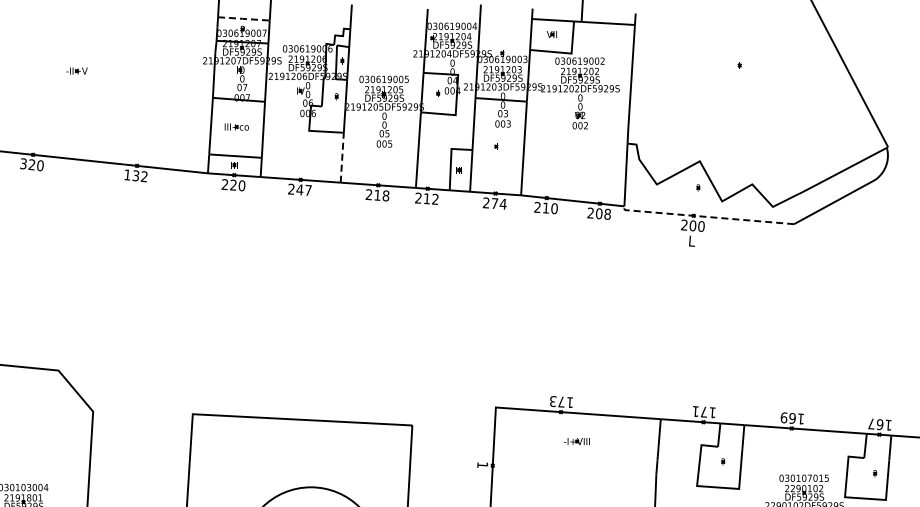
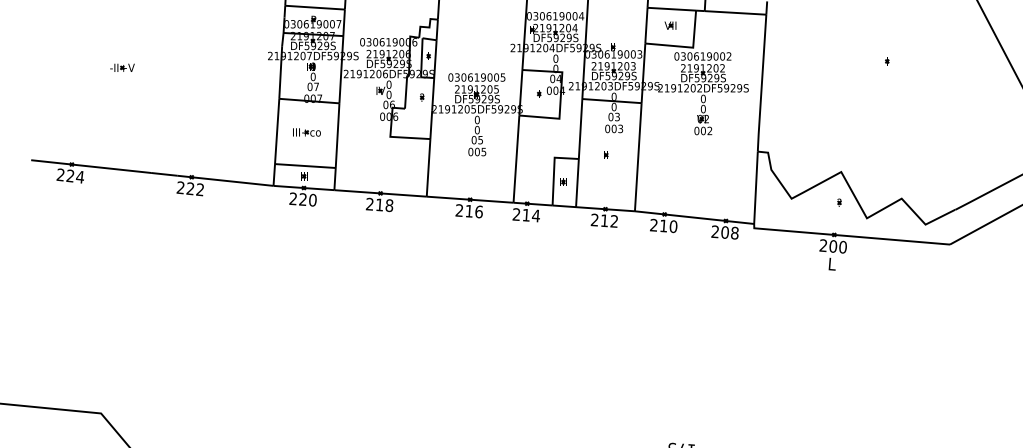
line: (243, 18) -> (314, 7), dashed -> solid
line: (342, 157) -> (428, 167), dashed -> solid
text: (31, 165) -> (69, 176), 320 -> 224
text: (131, 175) -> (185, 188), 132 -> 222
text: (303, 189) -> (383, 204), 247 -> 218
text: (385, 195) -> (478, 211), 218 -> 216
text: (434, 198) -> (535, 214), 212 -> 214
text: (499, 203) -> (610, 220), 274 -> 212
line: (706, 216) -> (848, 235), dashed -> solid

